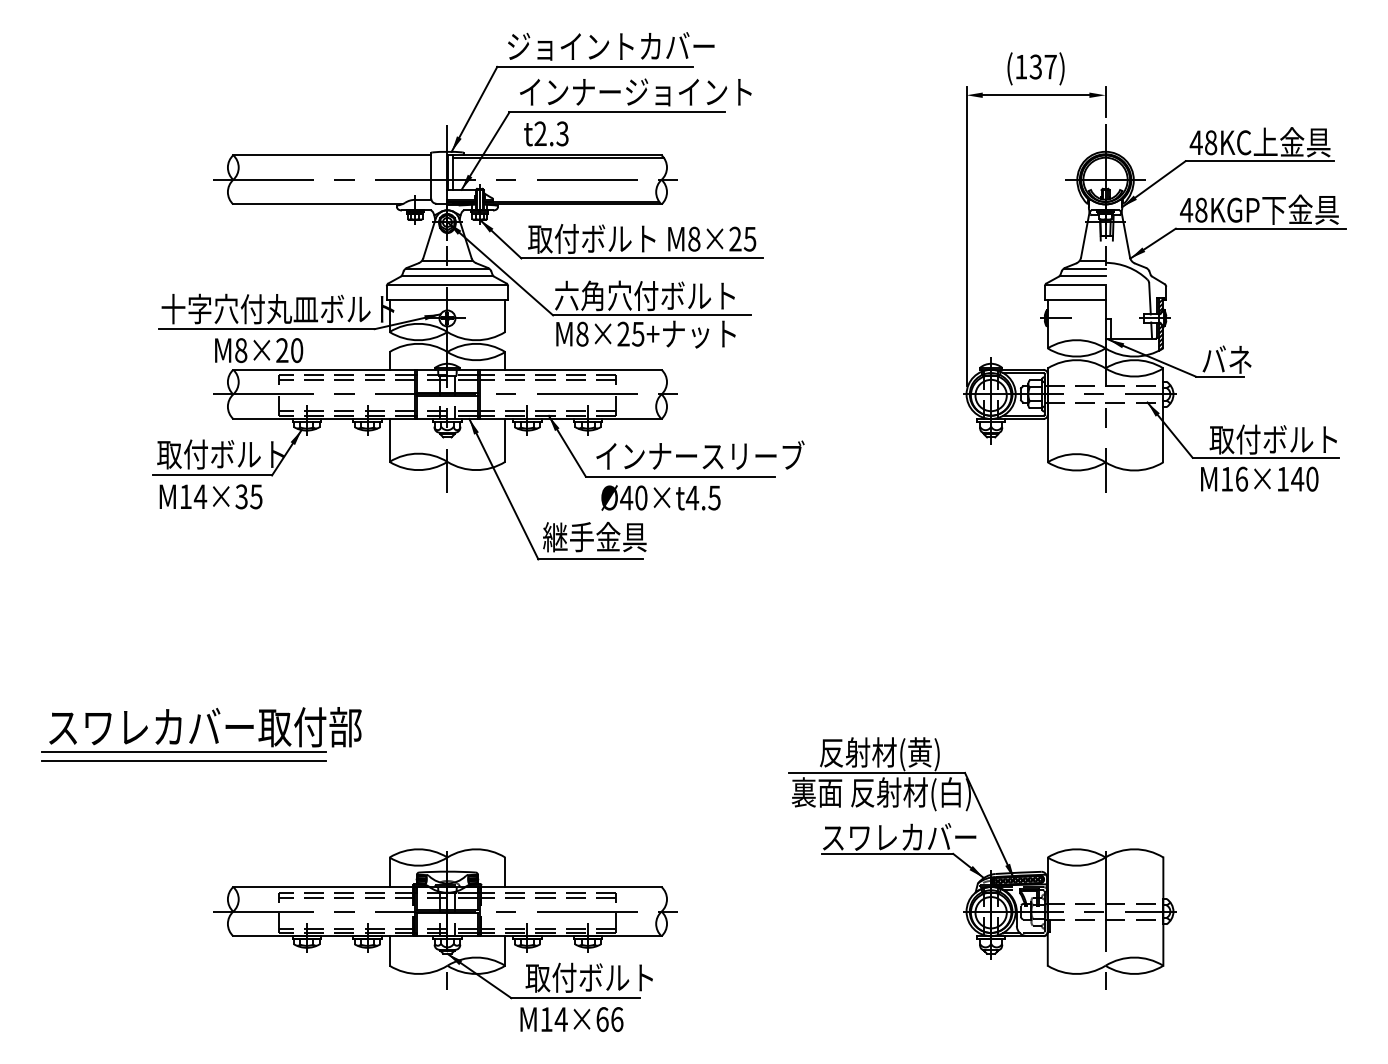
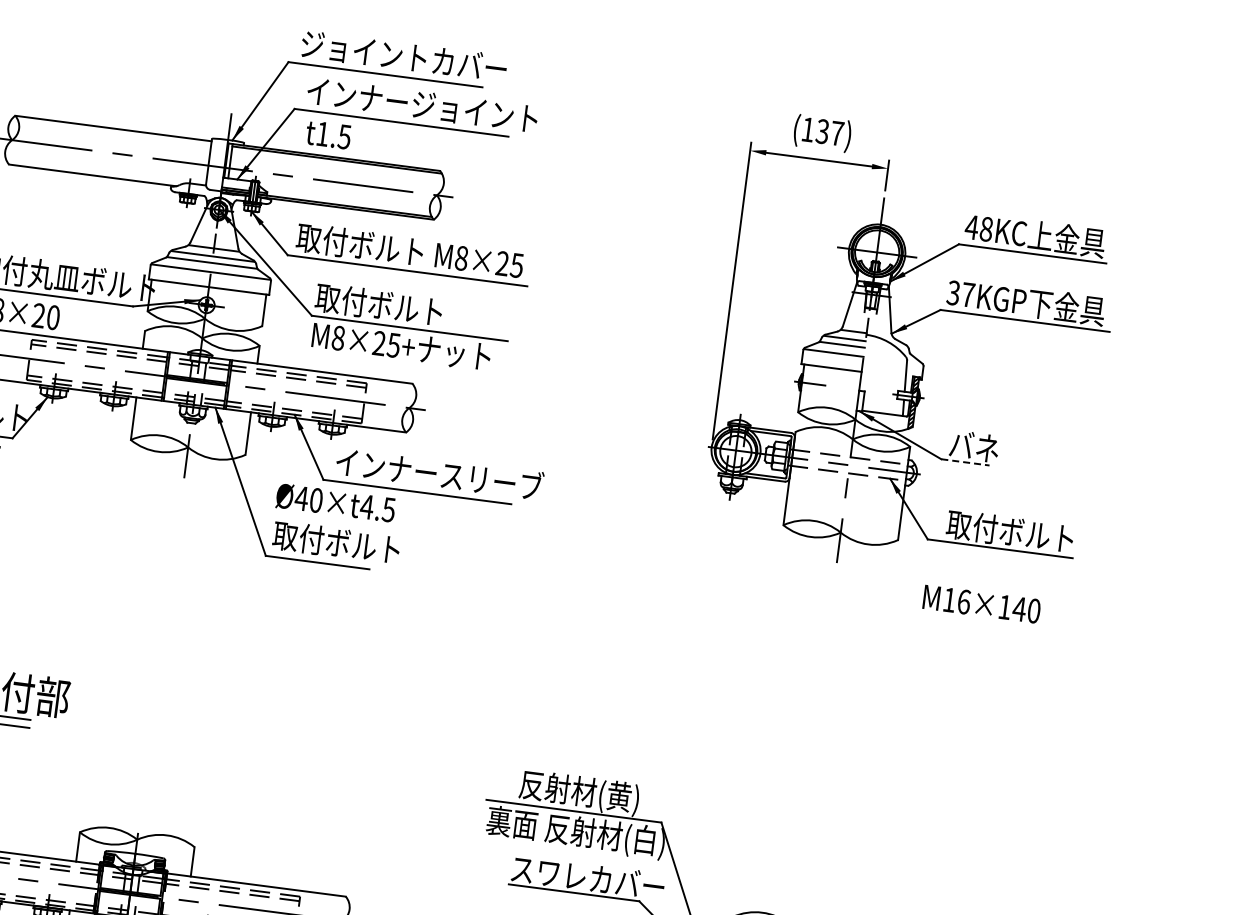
text: (551, 133) -> (333, 135), t2.3 -> t1.5
text: (1193, 209) -> (960, 293), 48KGP -> 37KGP
text: (644, 295) -> (405, 307), 六角穴付ボルト -> 取付ボルト
line: (1220, 376) -> (965, 462), solid -> dashed
text: (1259, 478) -> (981, 603), moved
text: (660, 497) -> (335, 502), moved
text: (606, 536) -> (336, 541), 継手金具 -> 取付ボルト

